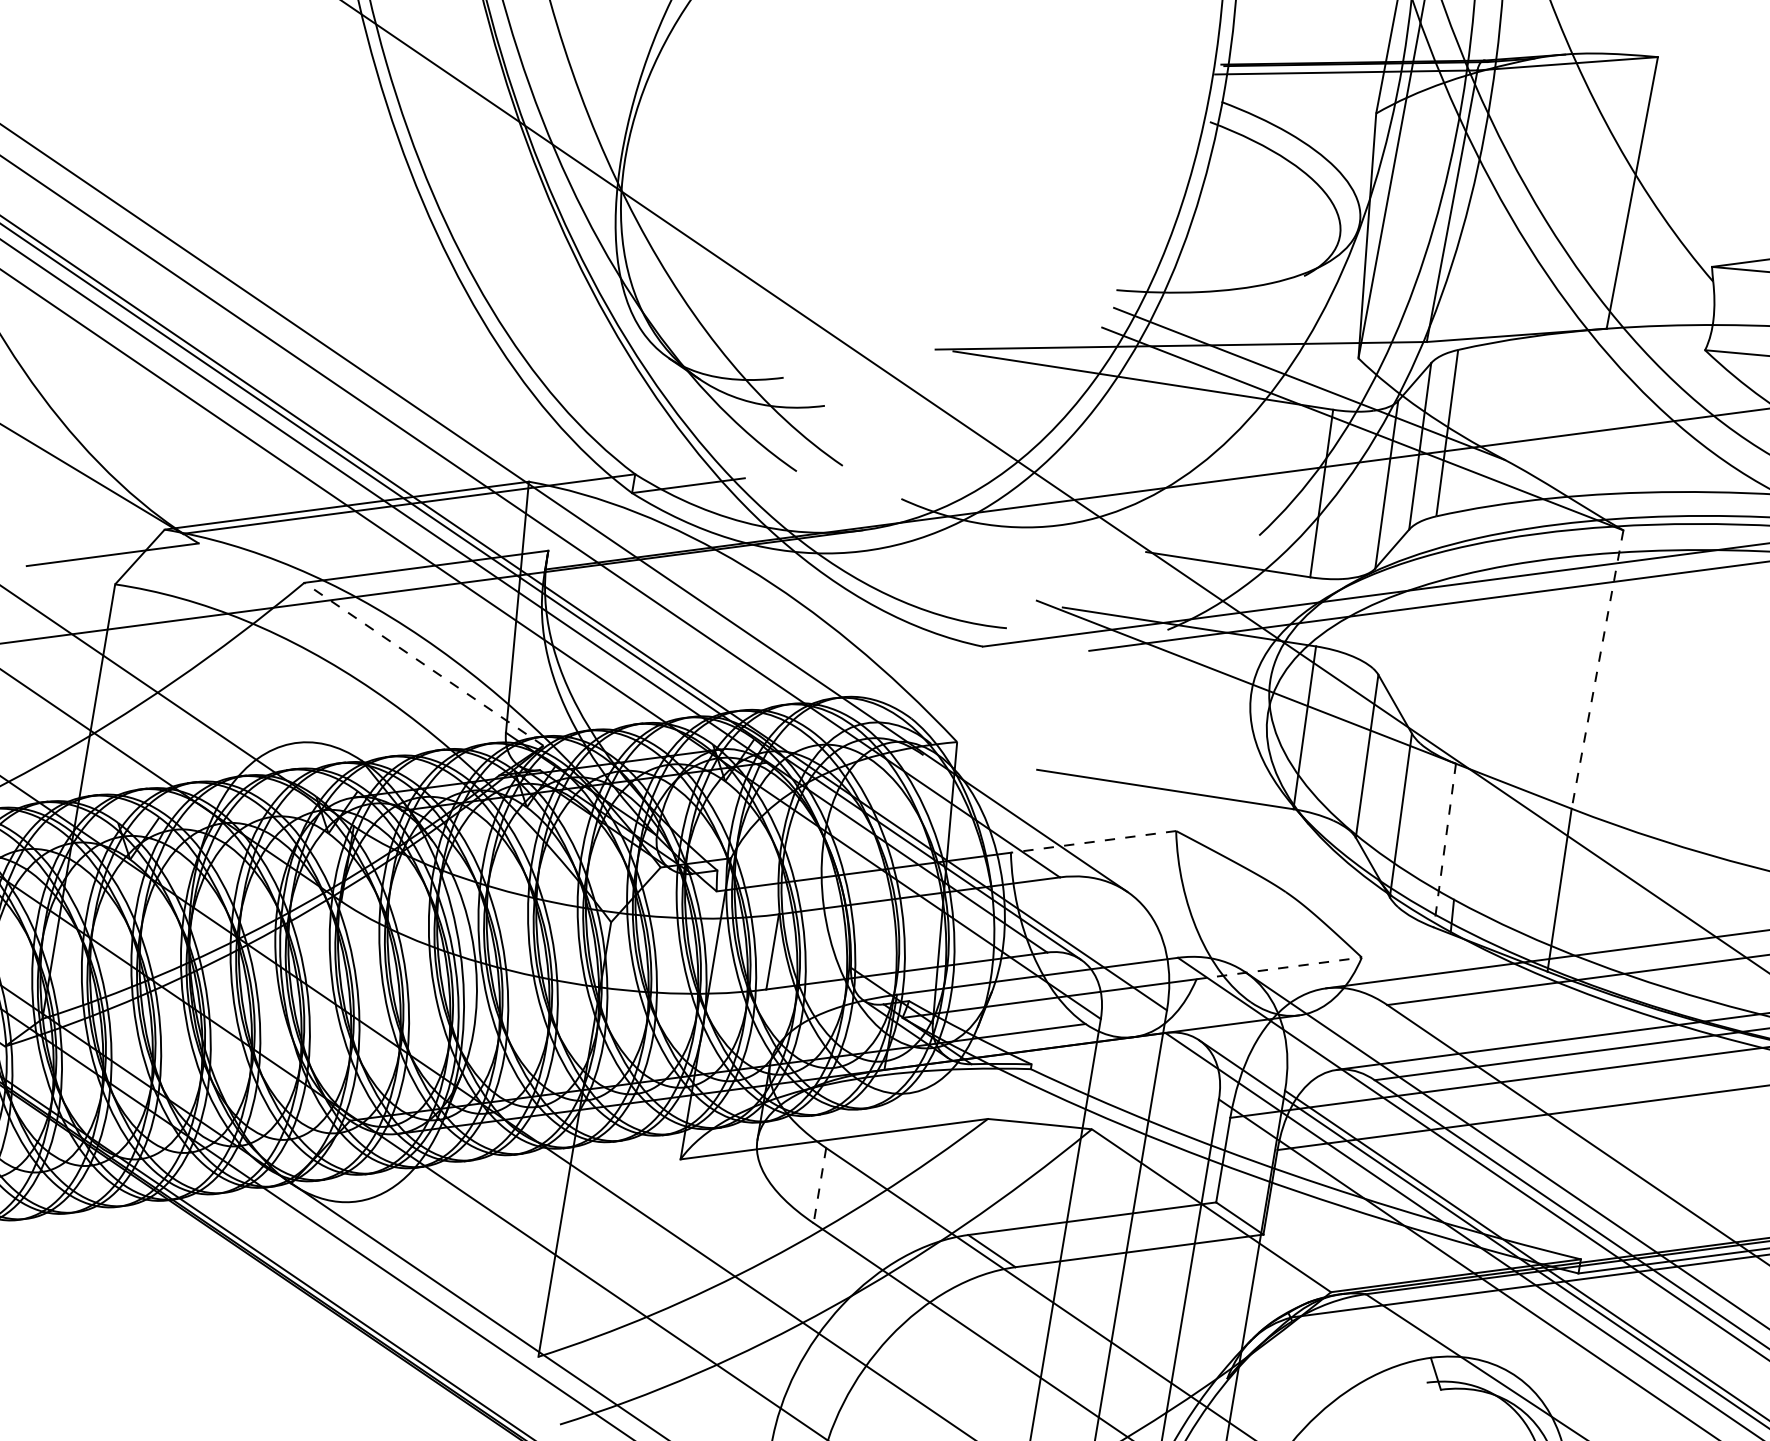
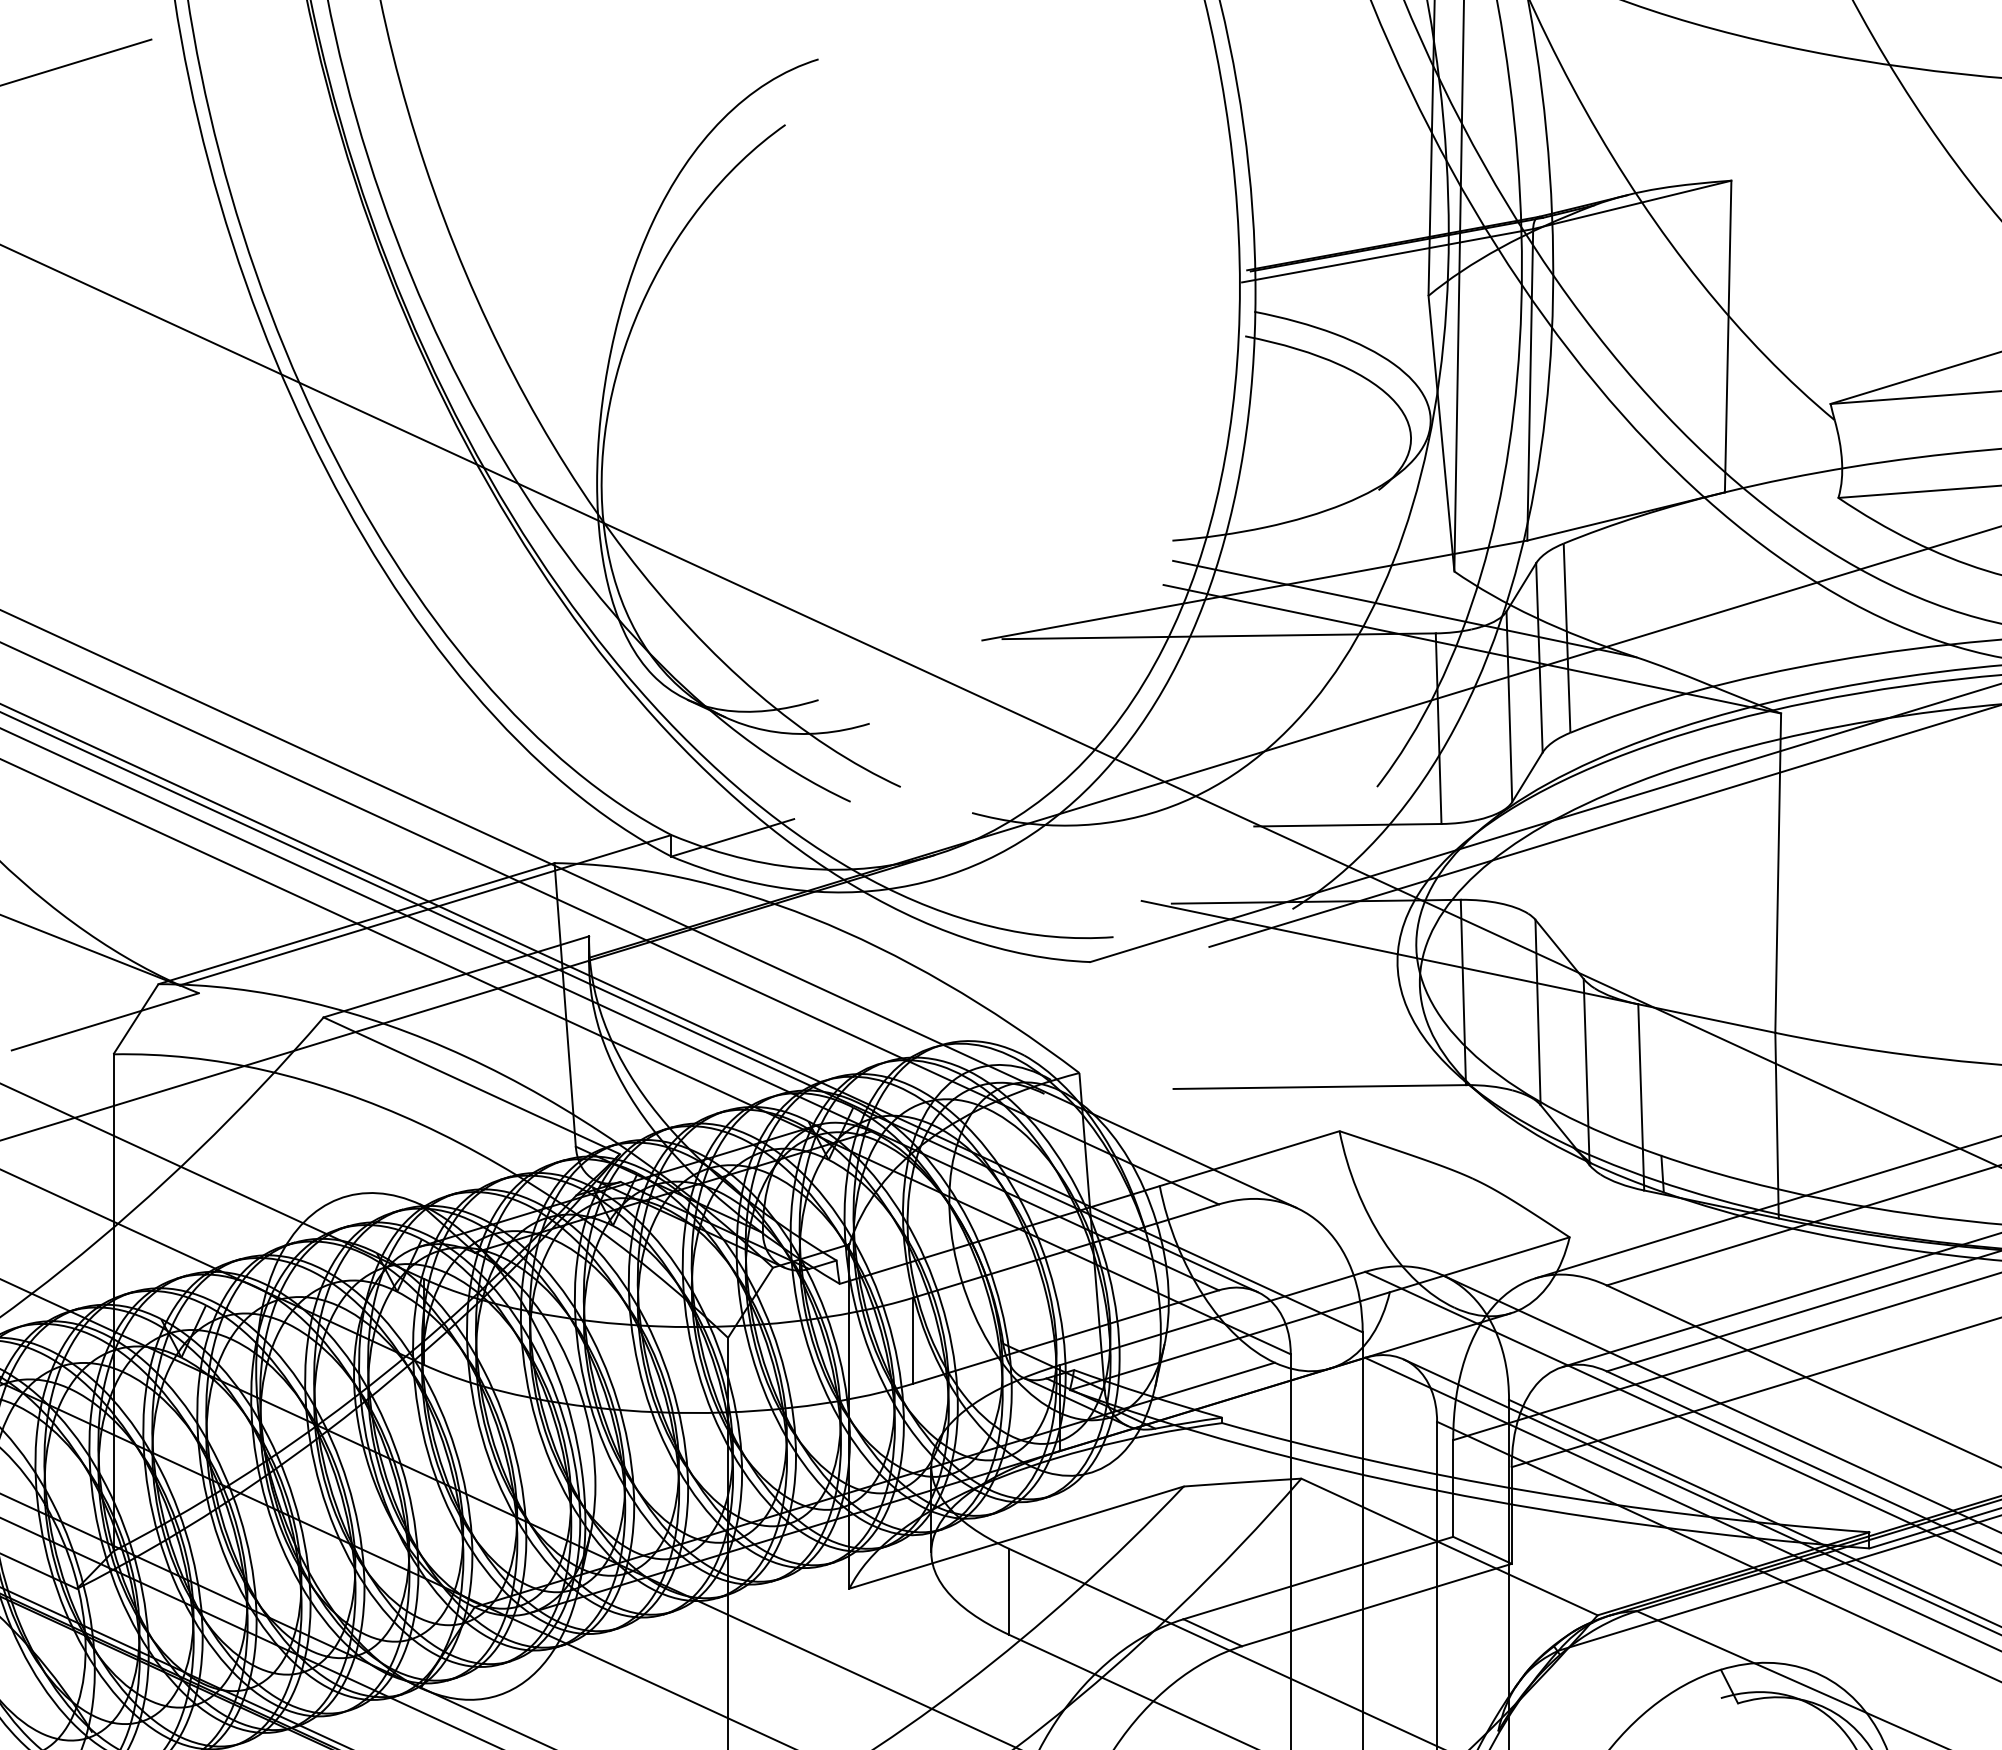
line: (423, 664) -> (471, 1085), dashed -> solid
line: (1597, 669) -> (1778, 873), dashed -> solid
line: (1093, 841) -> (1249, 1158), dashed -> solid
line: (1445, 845) -> (1641, 1097), dashed -> solid
line: (1279, 968) -> (1480, 1264), dashed -> solid
line: (820, 1185) -> (1009, 1591), dashed -> solid

